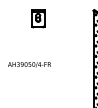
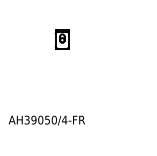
part: (38, 18) -> (62, 38), size x0.6

